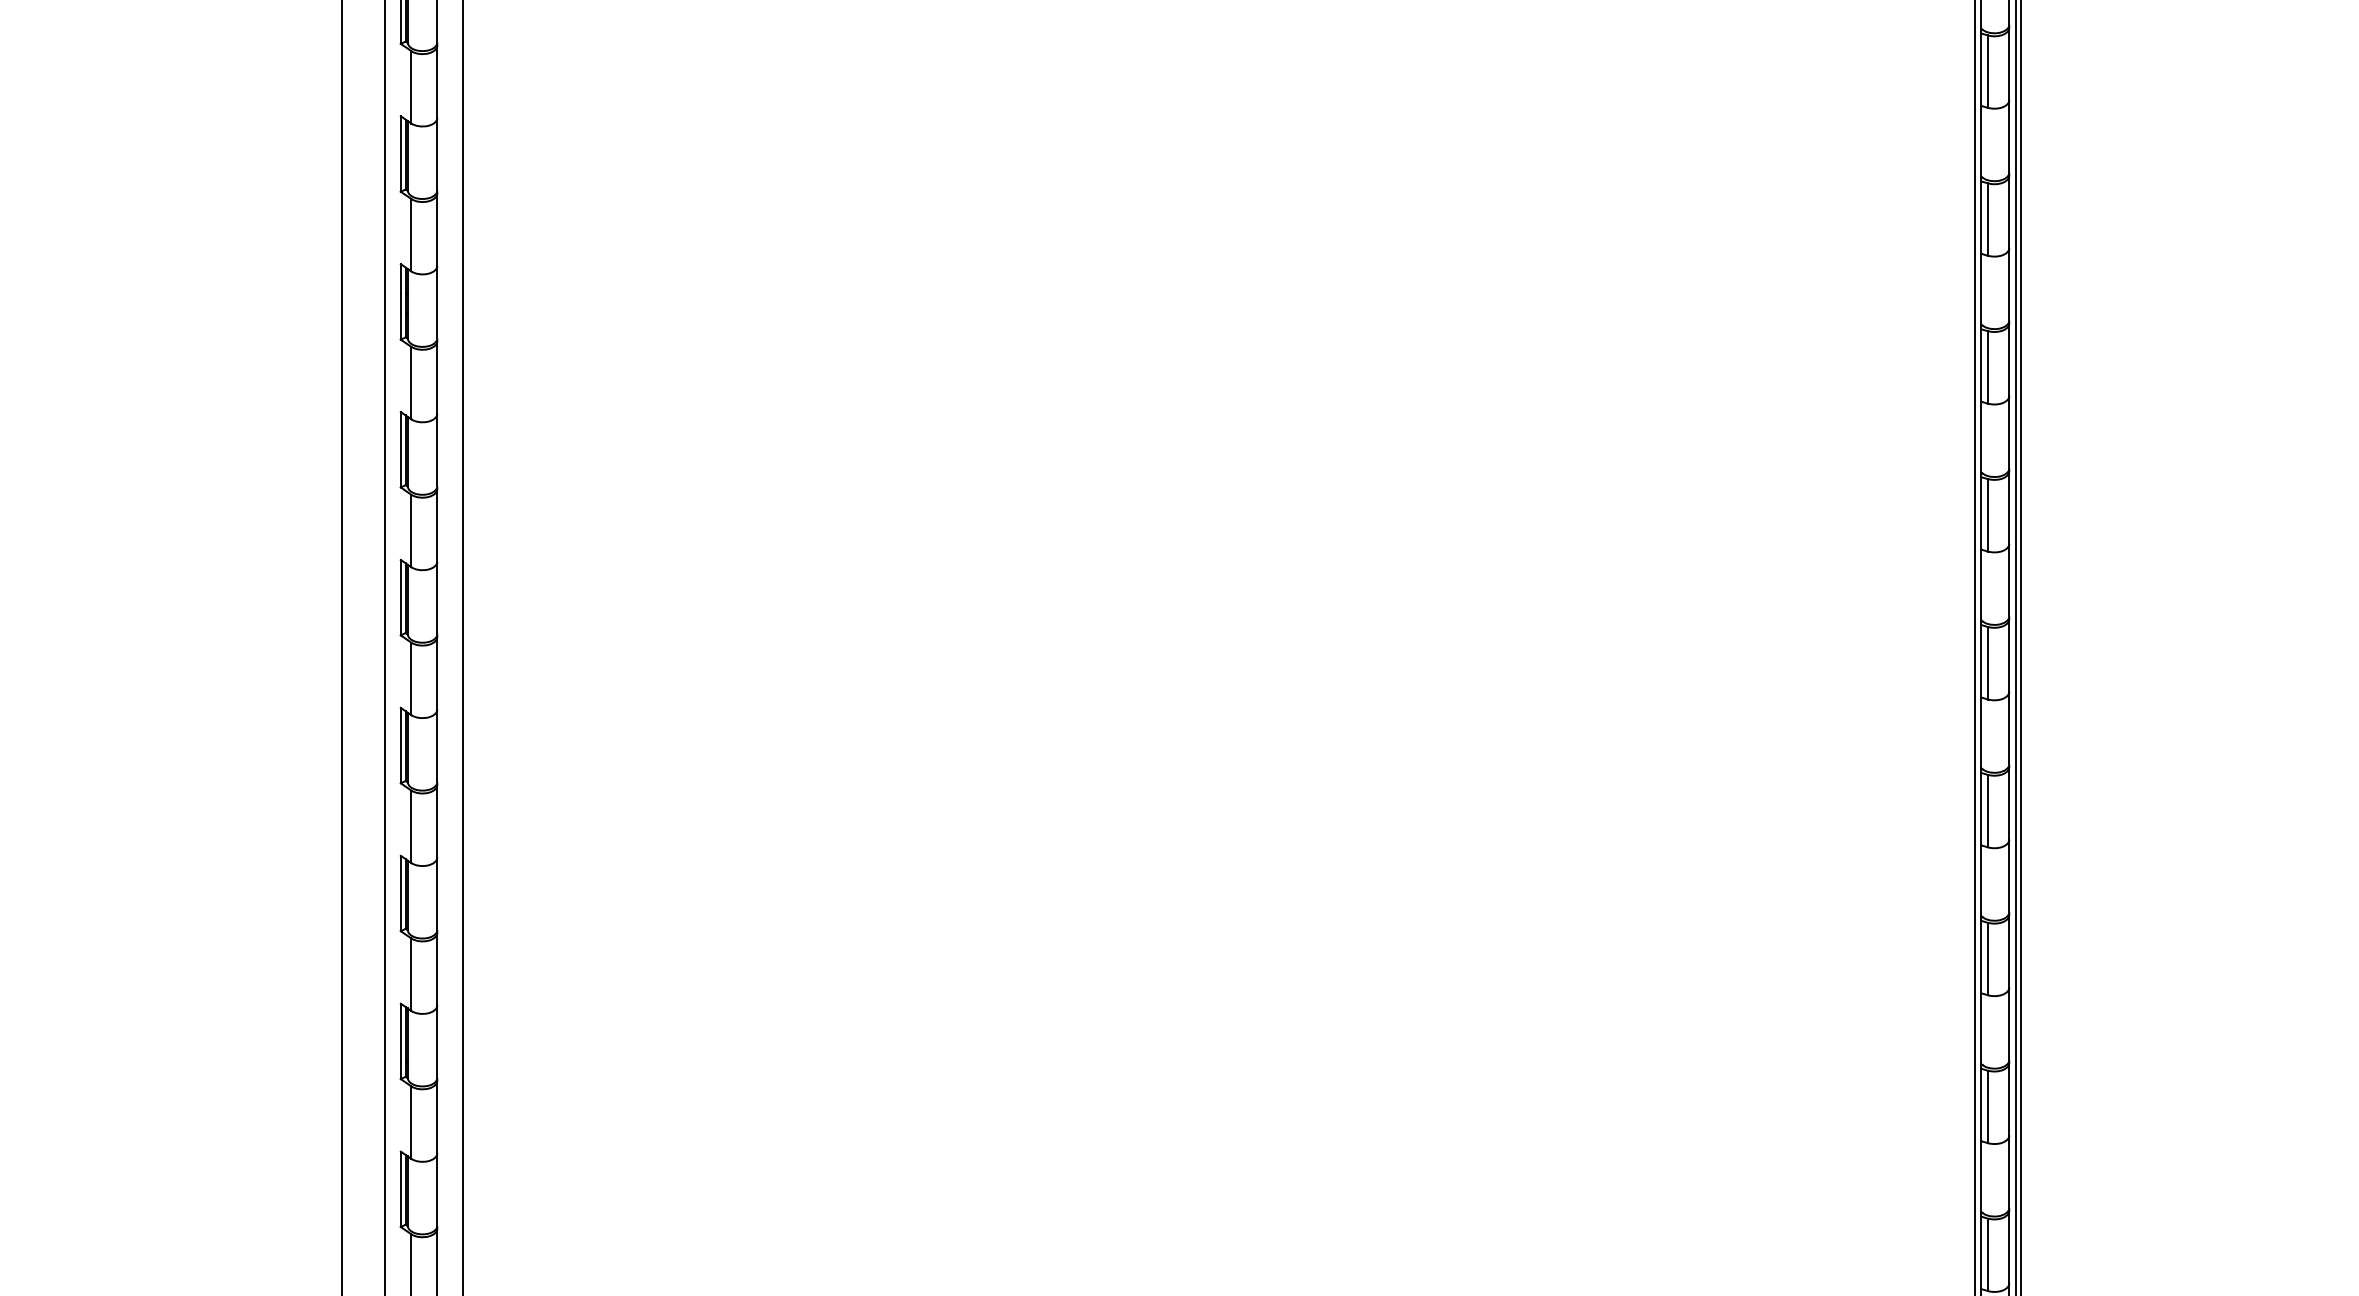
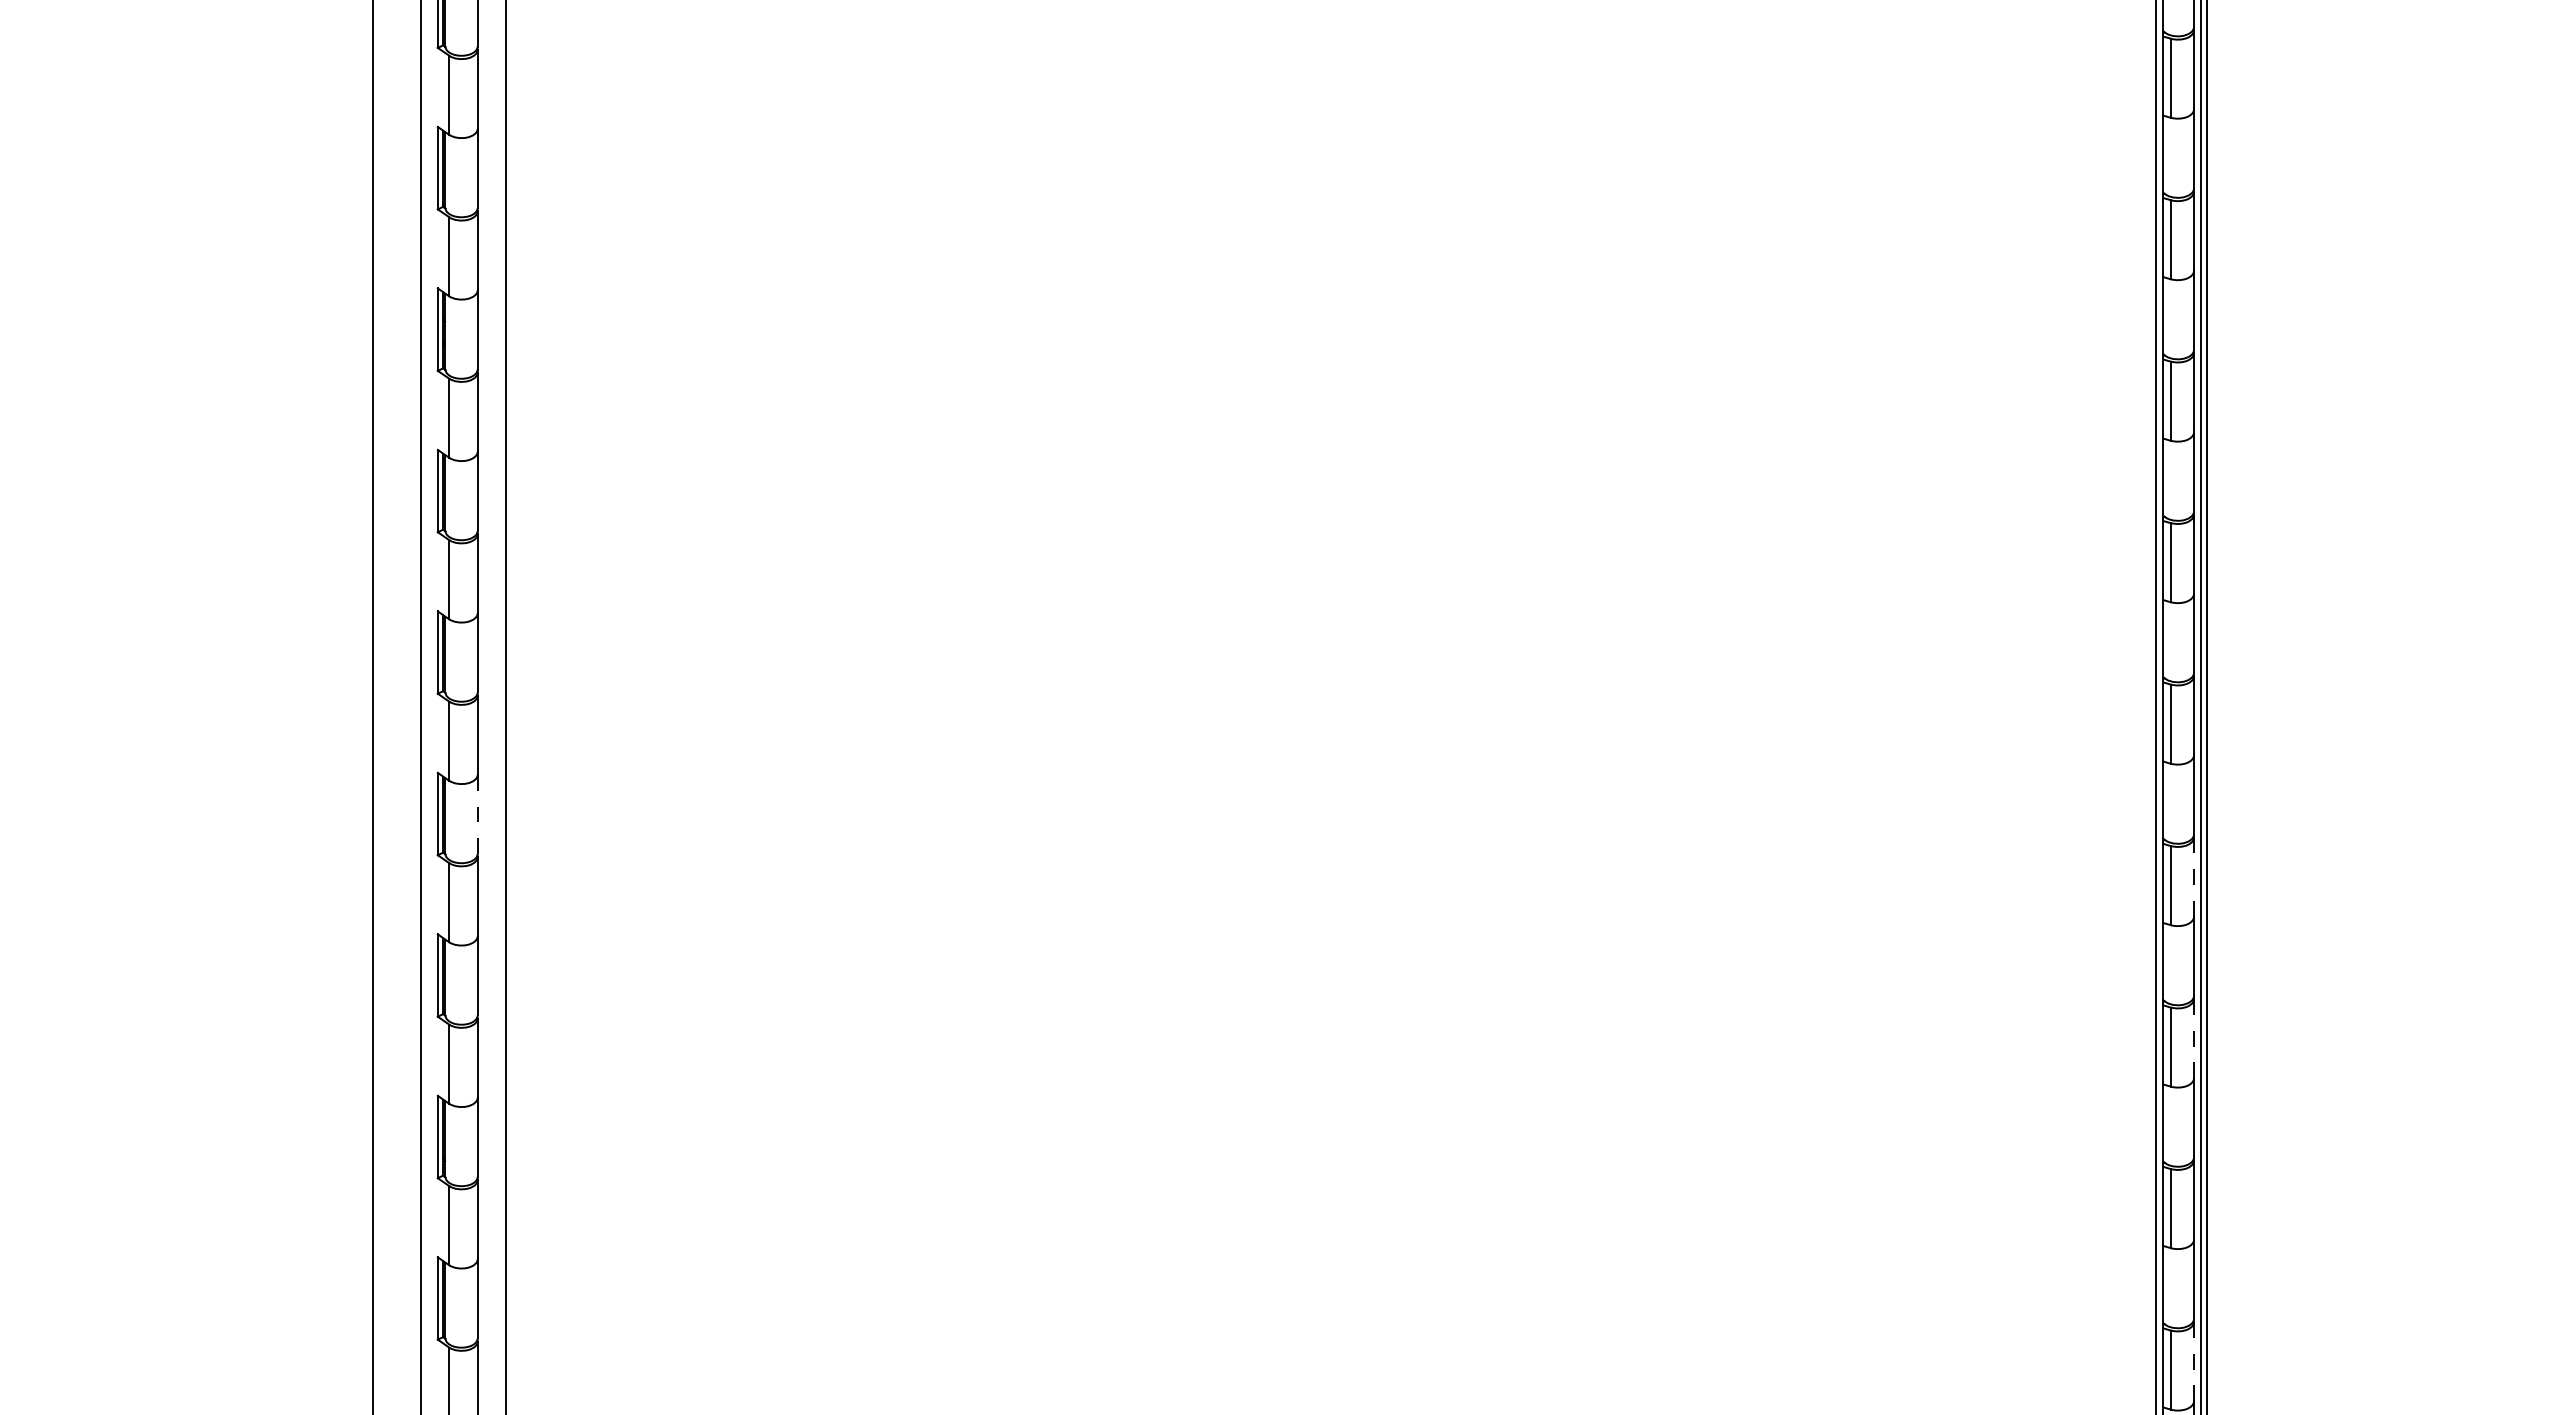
line: (437, 746) -> (477, 814), solid -> dashed
line: (2008, 803) -> (2193, 877), solid -> dashed
line: (2008, 951) -> (2193, 1038), solid -> dashed
line: (2008, 1246) -> (2193, 1361), solid -> dashed

